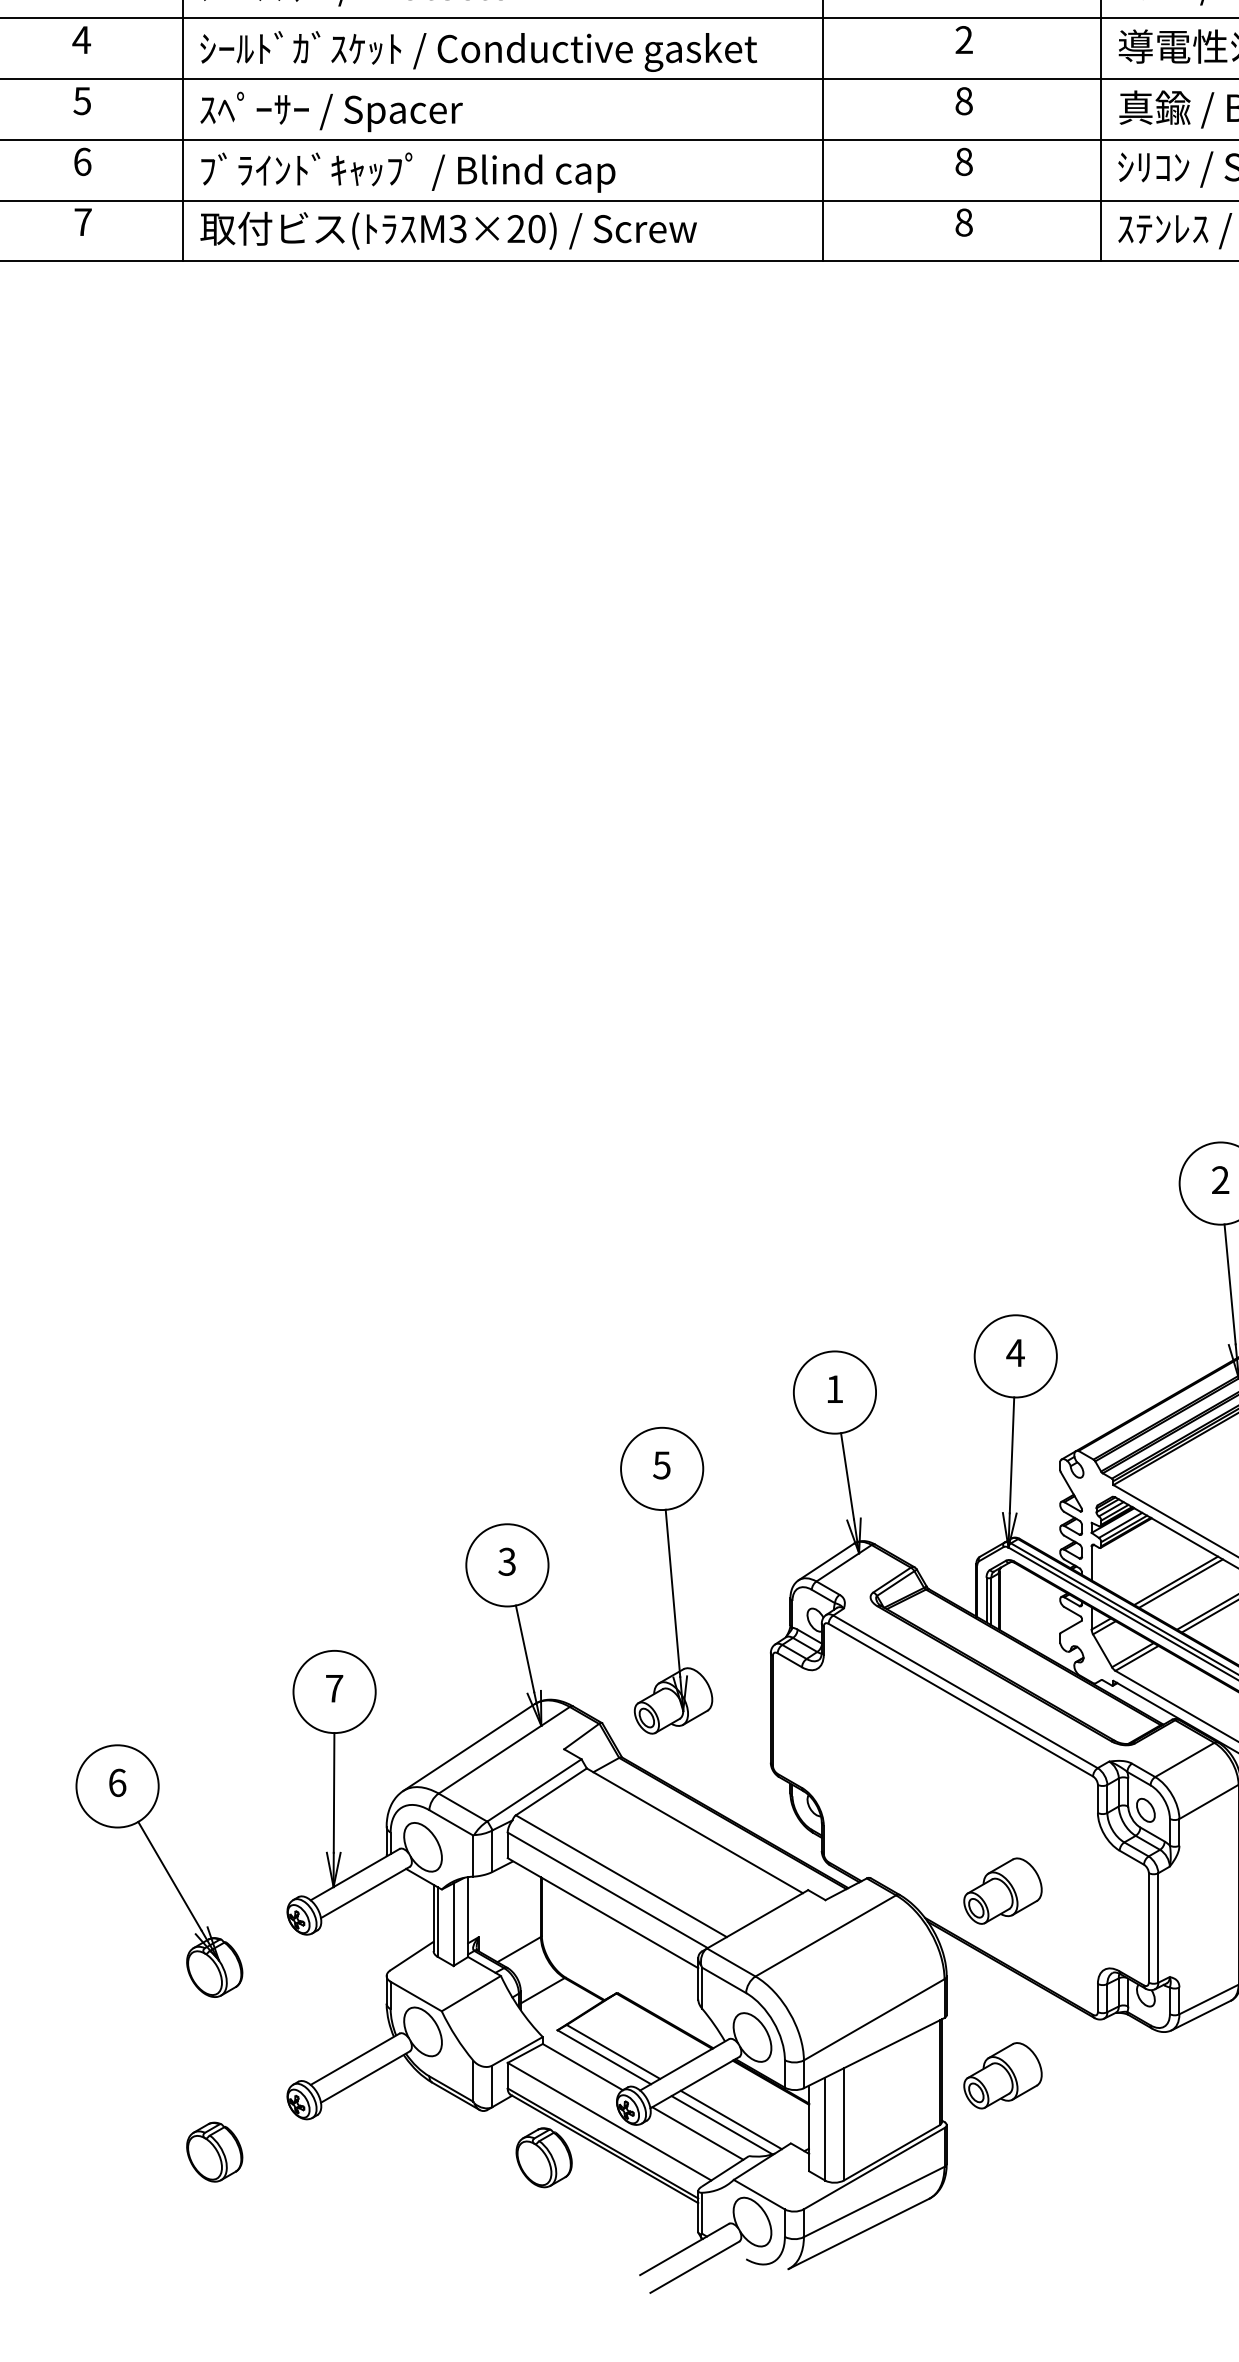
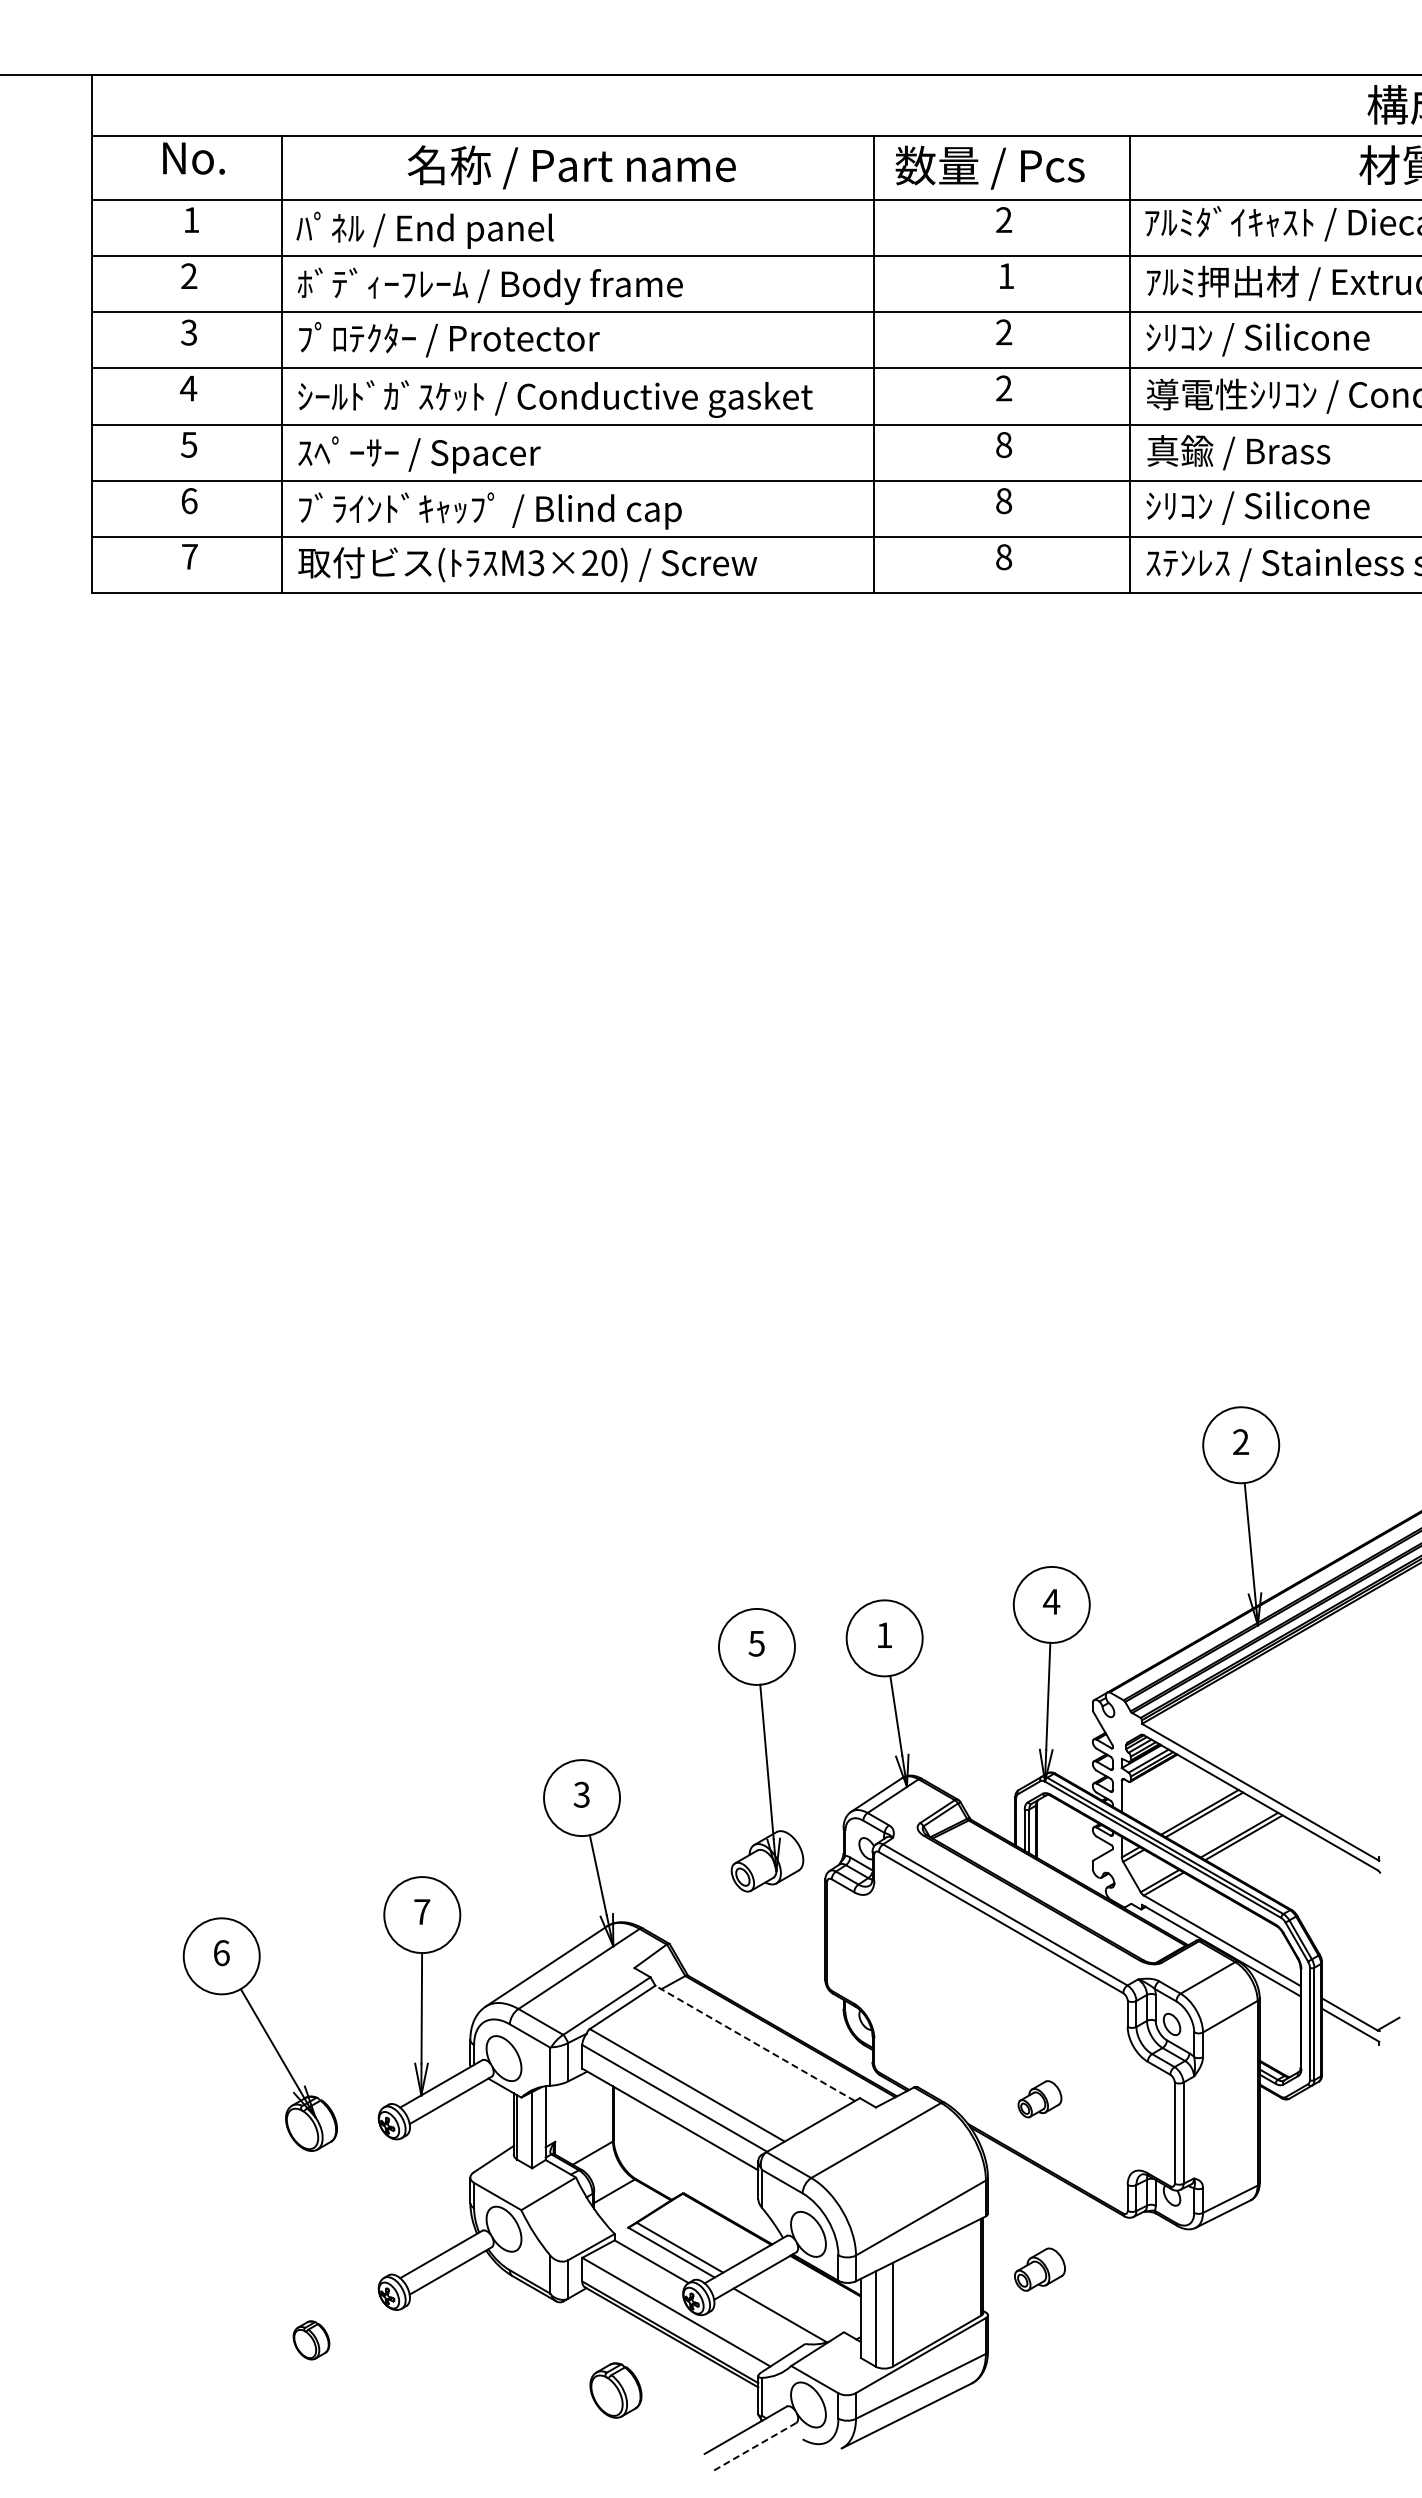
part: (667, 1580) -> (761, 1750), moved
line: (694, 1830) -> (754, 2043), solid -> dashed
part: (158, 1870) -> (259, 2034), moved
part: (1002, 1891) -> (1039, 2099), size x0.6
part: (1002, 2075) -> (1039, 2269), size x0.7
line: (730, 2119) -> (788, 2310), removed
line: (697, 2132) -> (757, 2322), removed
part: (214, 2152) -> (311, 2340), size x0.7
part: (543, 2157) -> (615, 2390), moved
line: (695, 2267) -> (755, 2446), solid -> dashed

